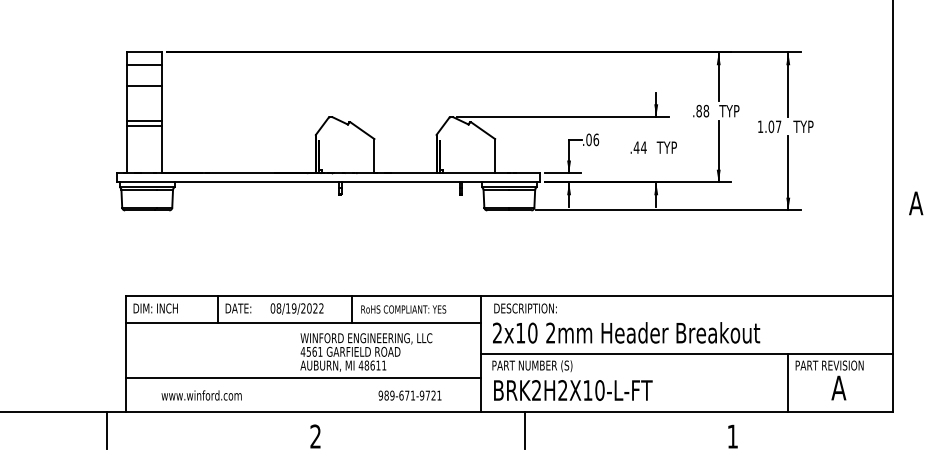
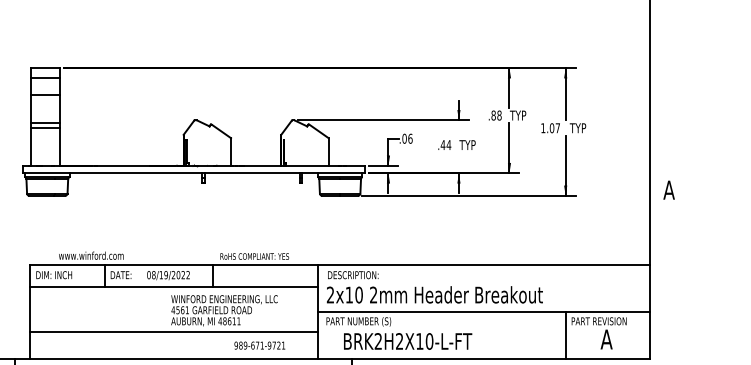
text: (403, 309) -> (254, 256), moved
text: (573, 390) -> (408, 341), moved
text: (201, 395) -> (91, 255), moved

